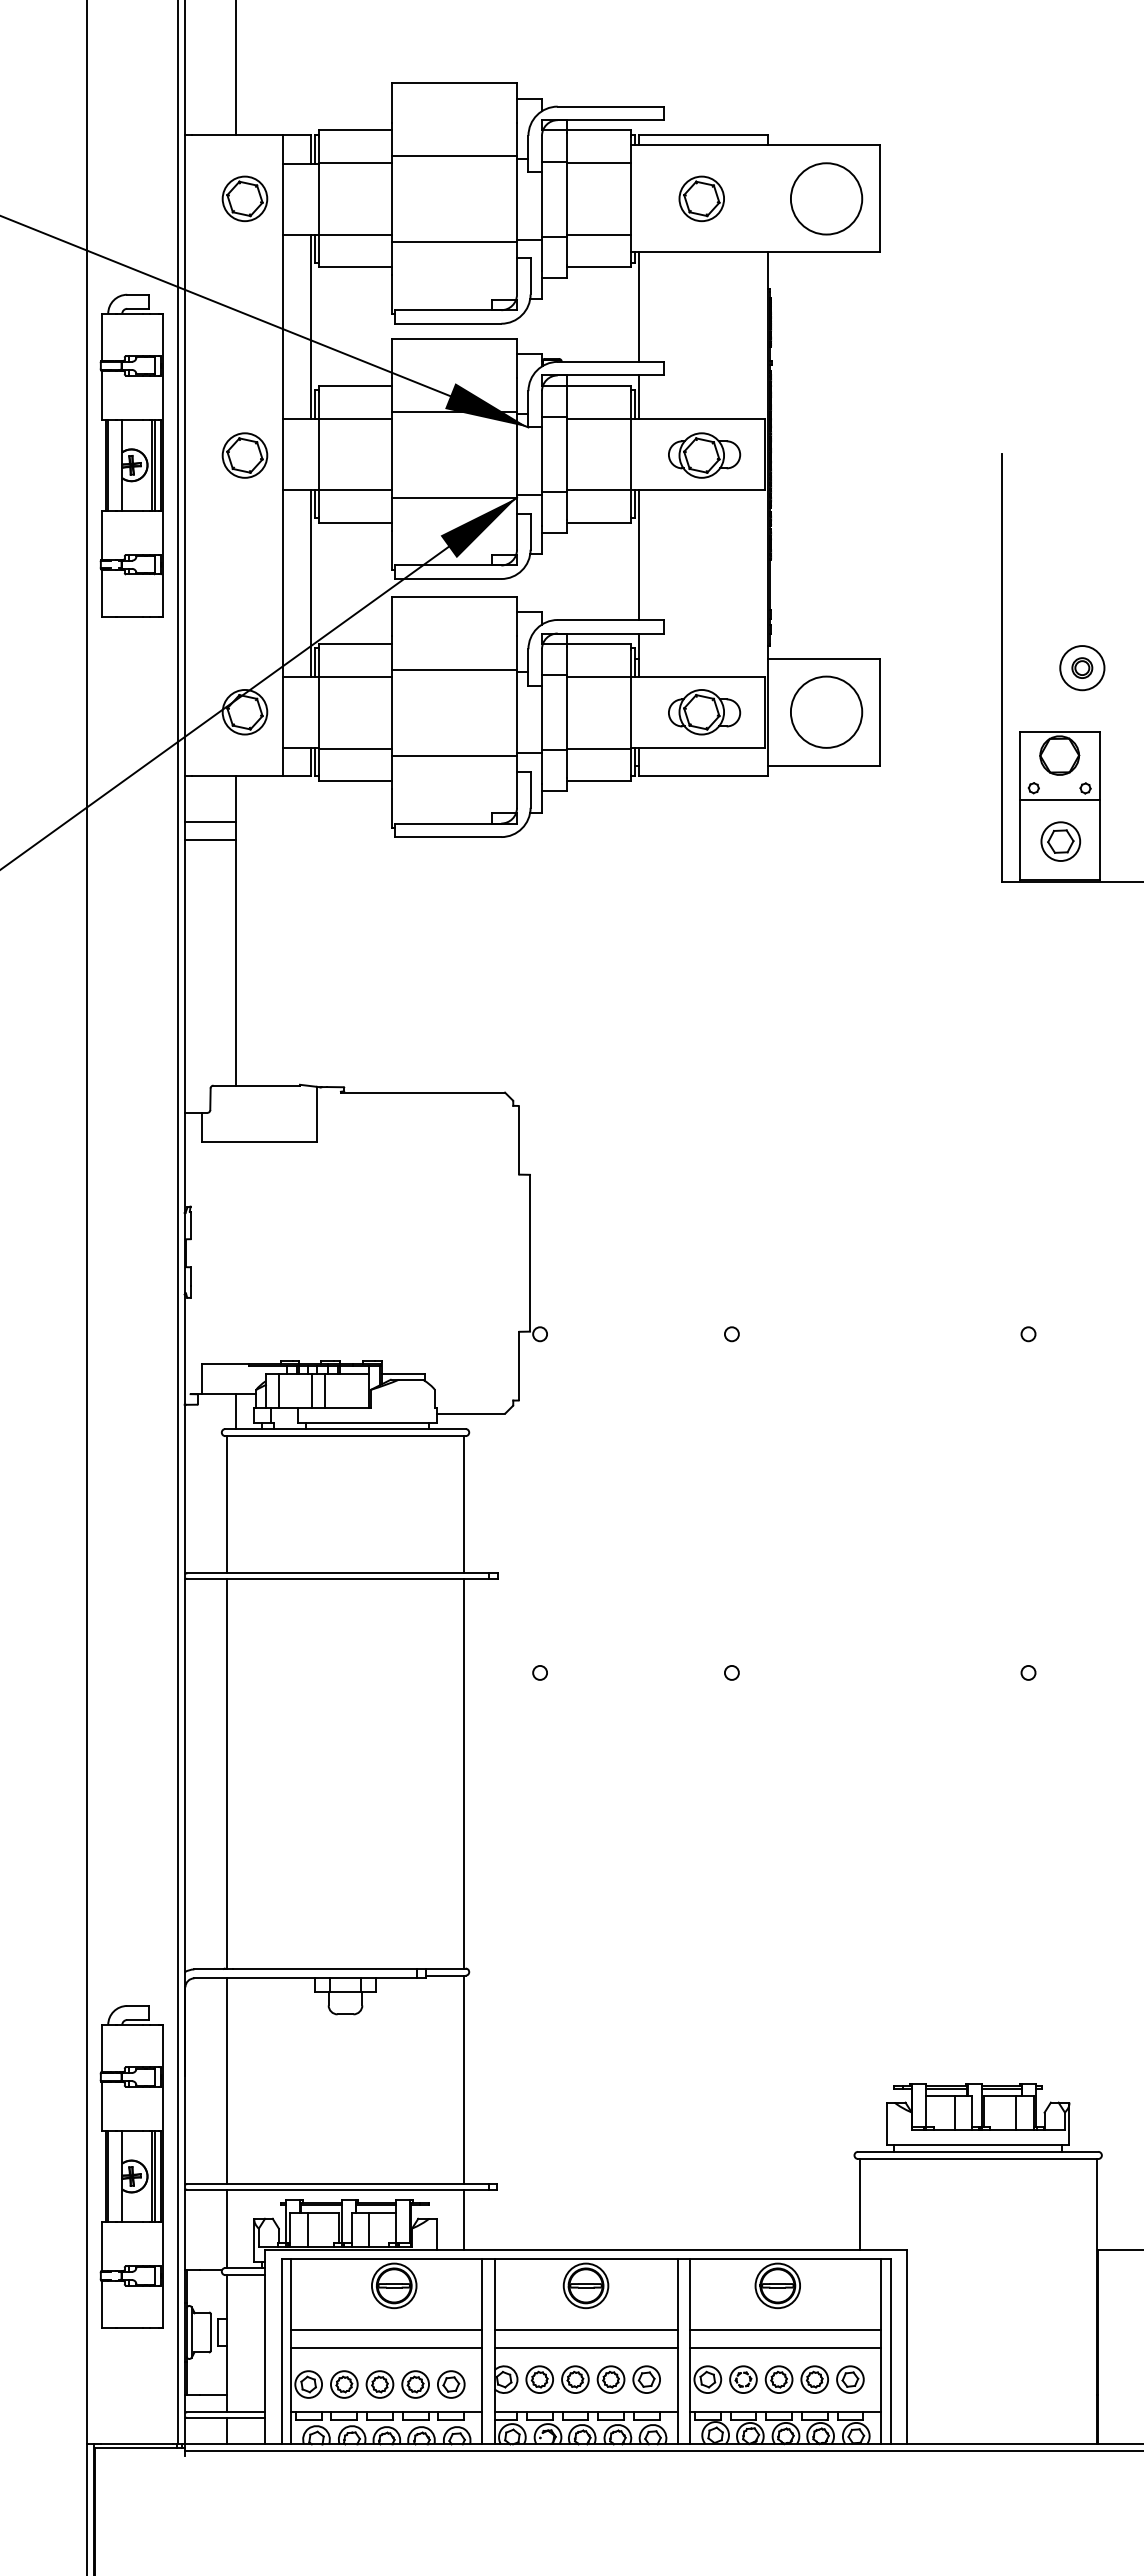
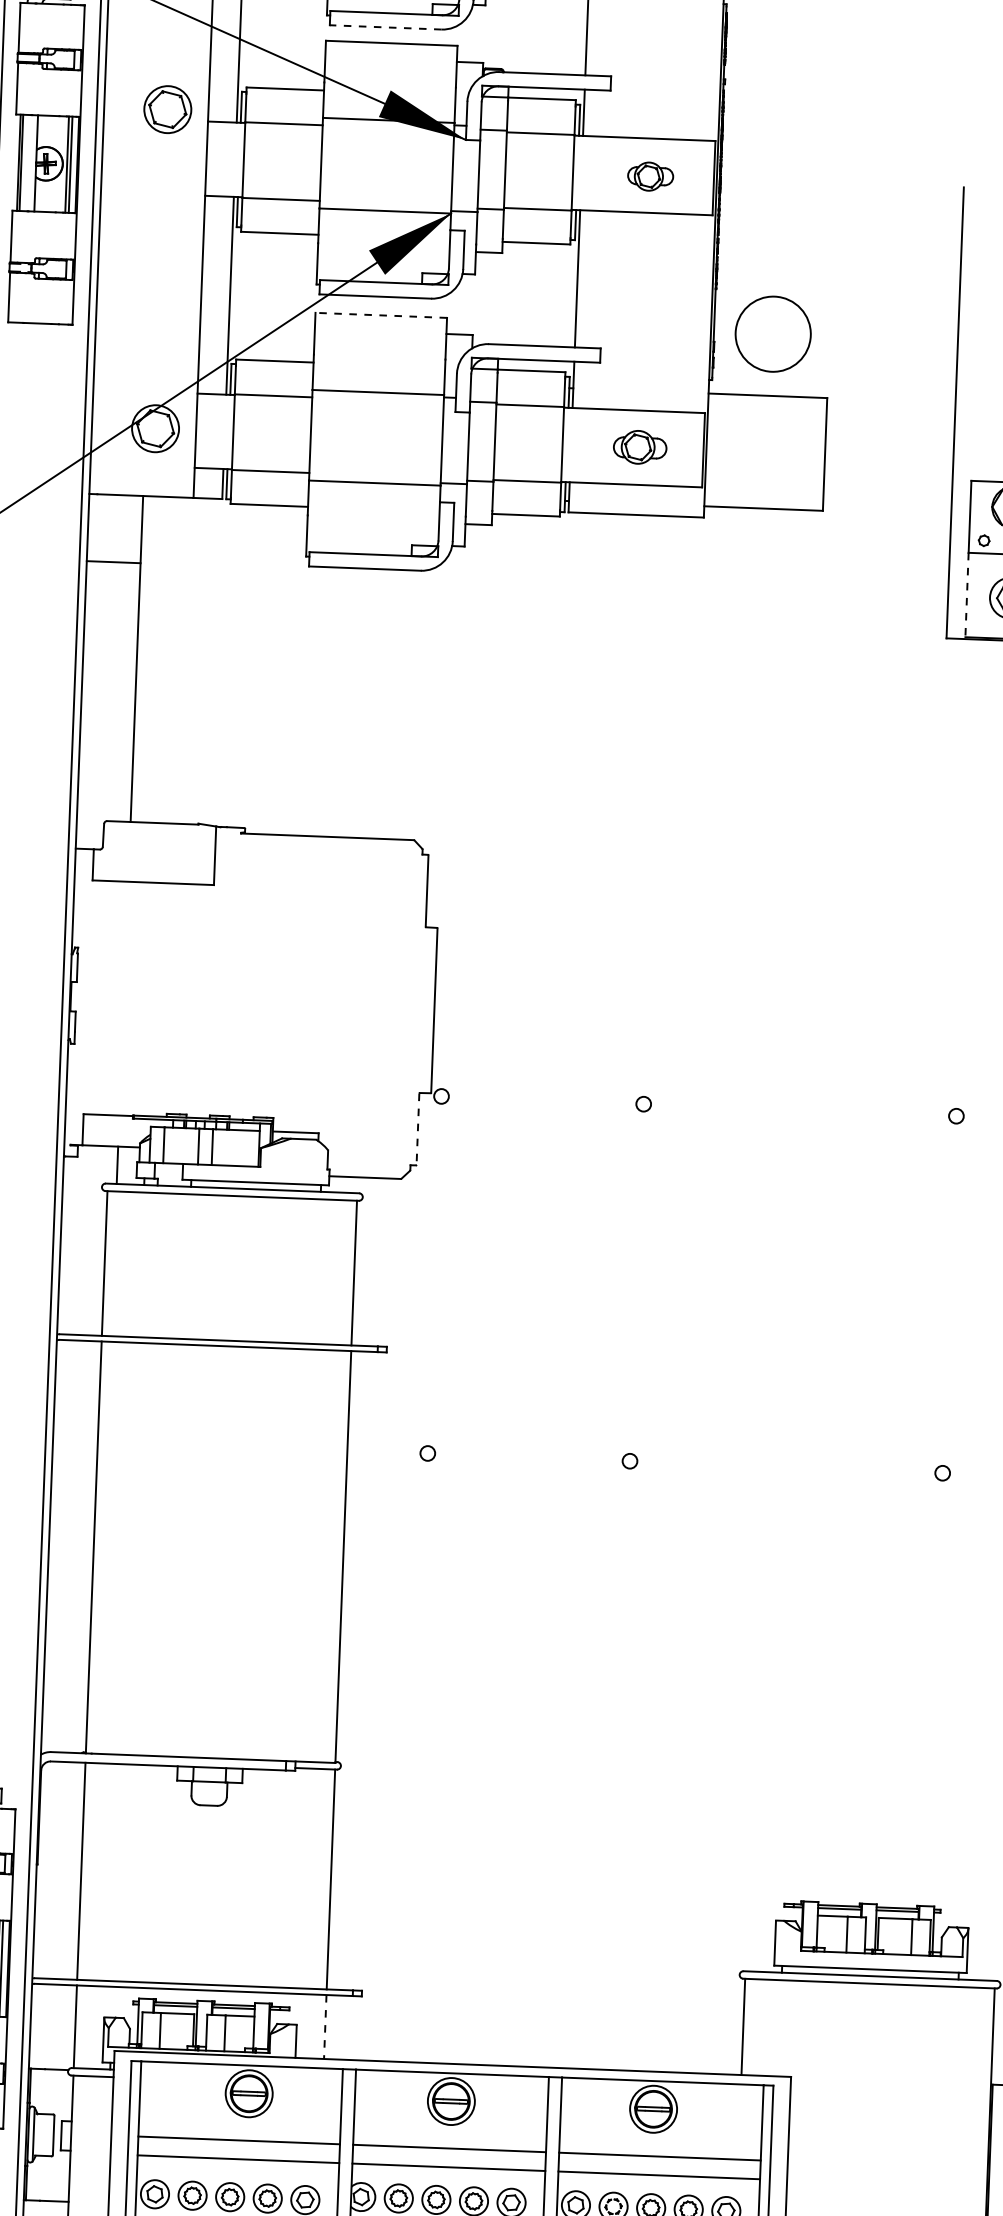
line: (448, 323) -> (385, 27), solid -> dashed
part: (244, 455) -> (167, 109), moved
part: (704, 455) -> (650, 176), size x0.6
line: (454, 596) -> (381, 315), solid -> dashed
circle: (826, 711) -> (773, 333), moved
part: (704, 712) -> (639, 447), size x0.7
line: (209, 822) -> (113, 543), removed
line: (1019, 840) -> (966, 595), solid -> dashed
line: (519, 1366) -> (418, 1129), solid -> dashed
line: (463, 2220) -> (324, 2027), solid -> dashed

